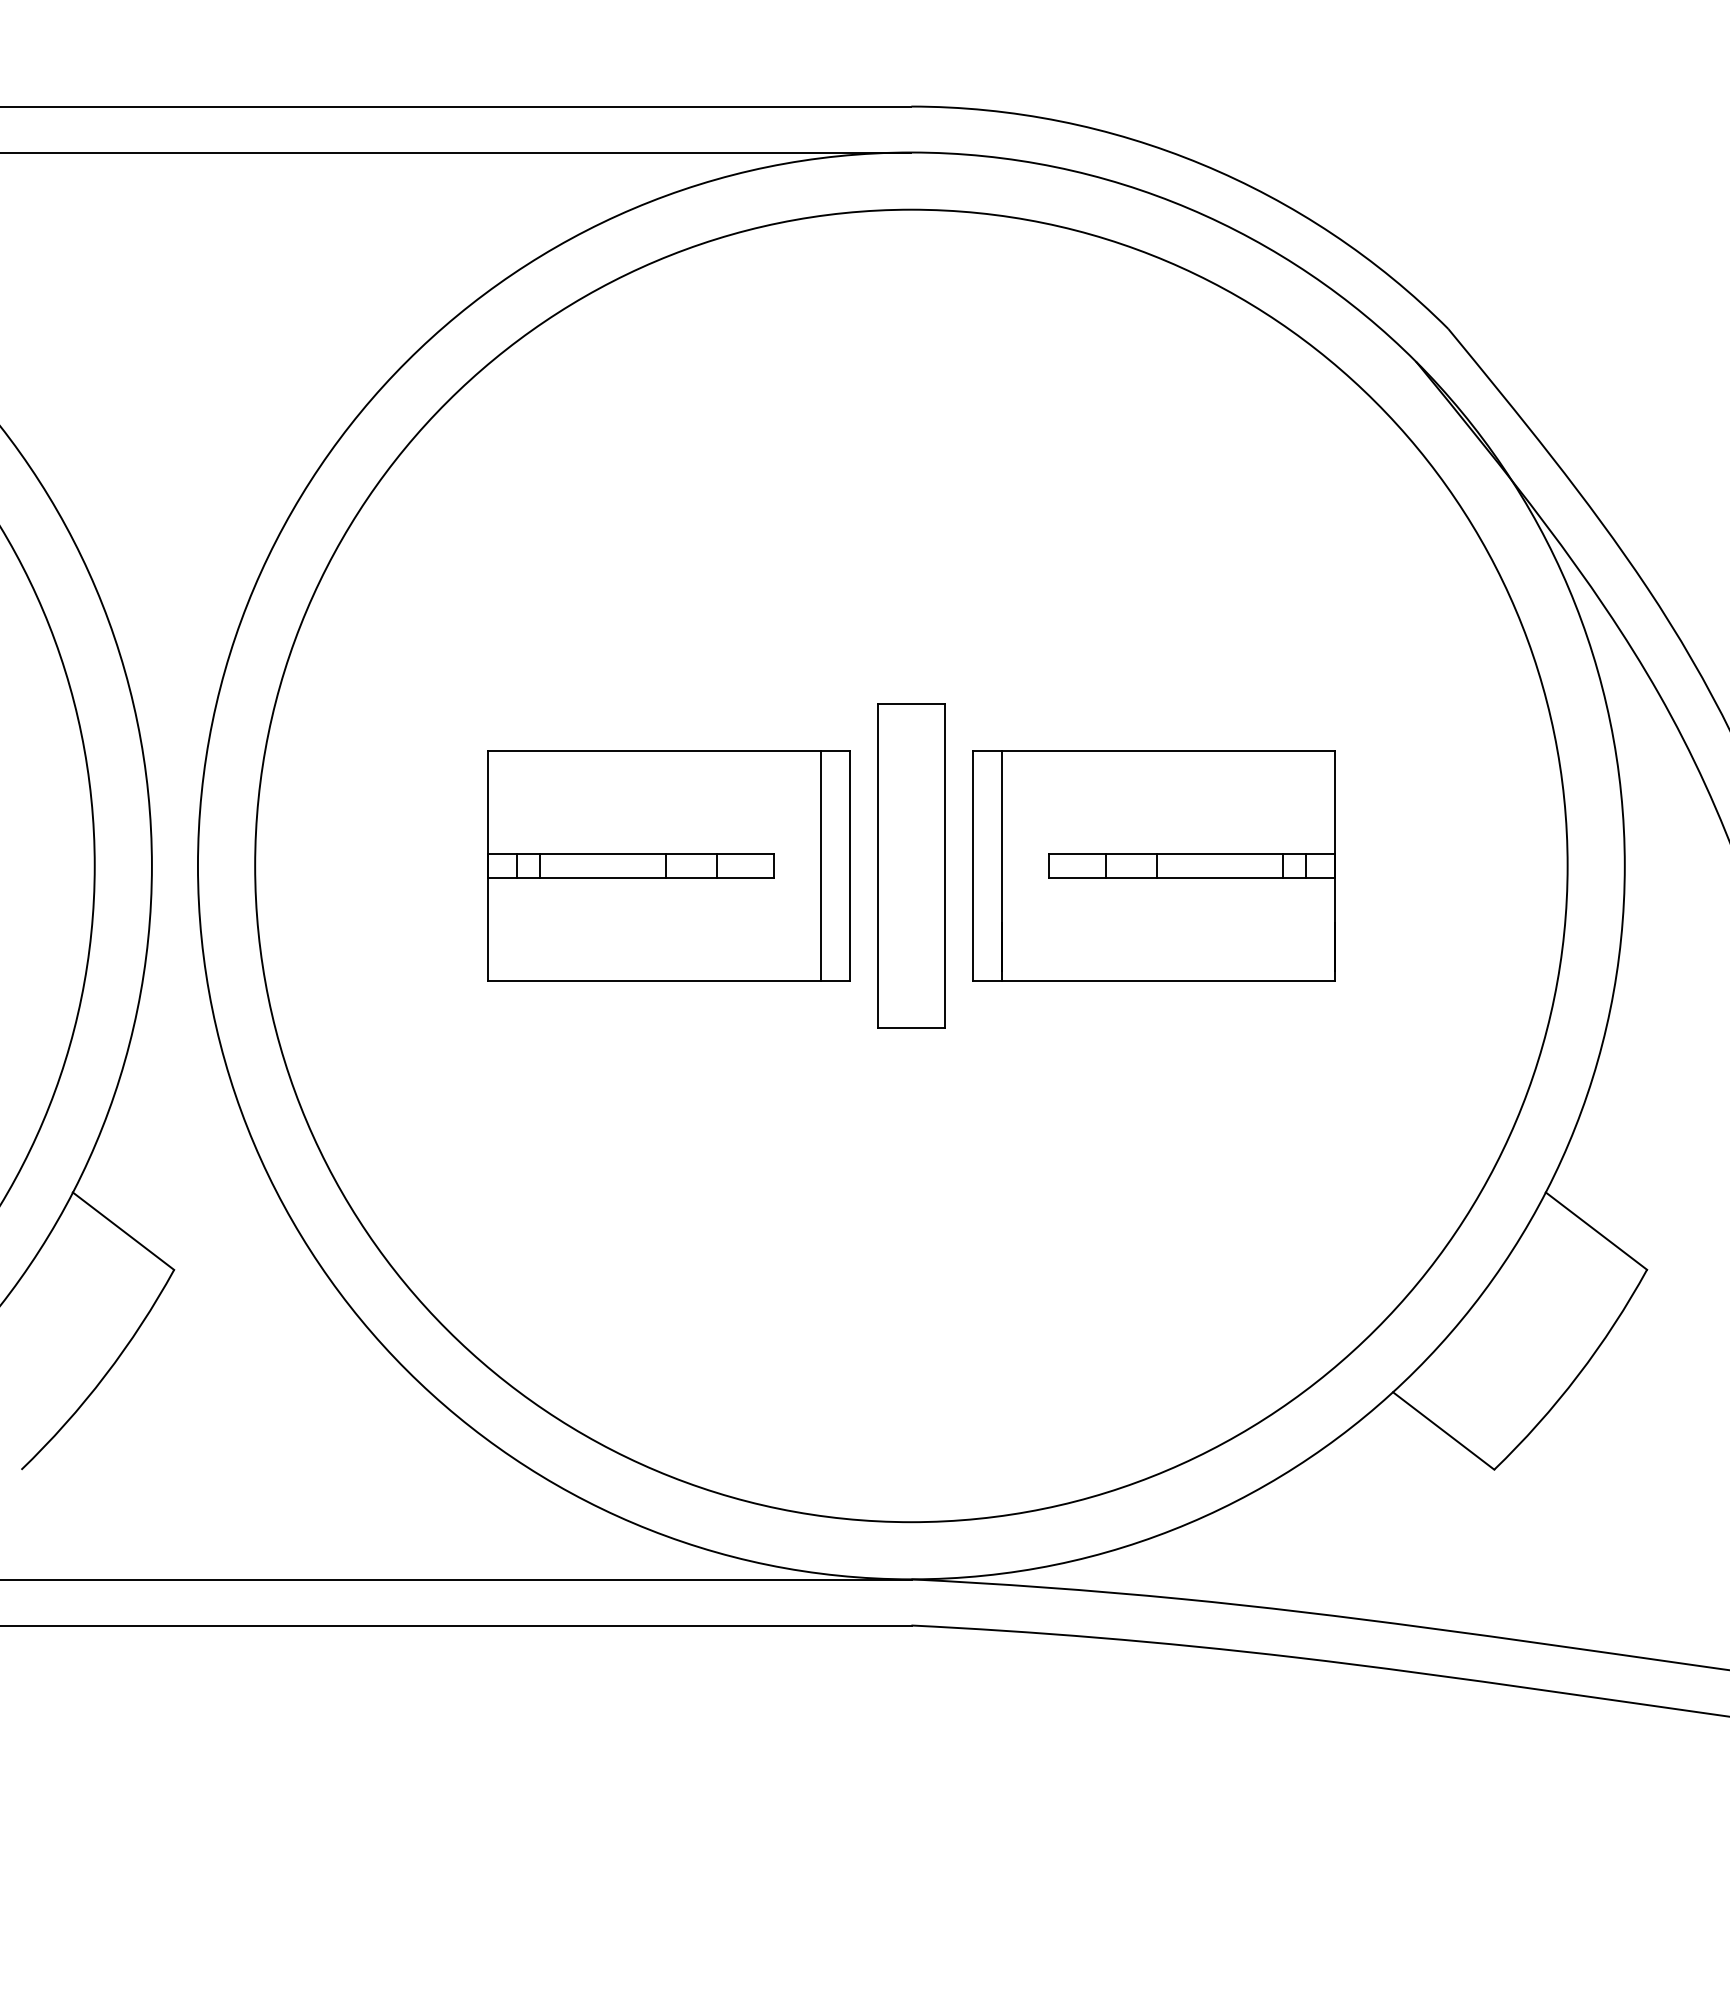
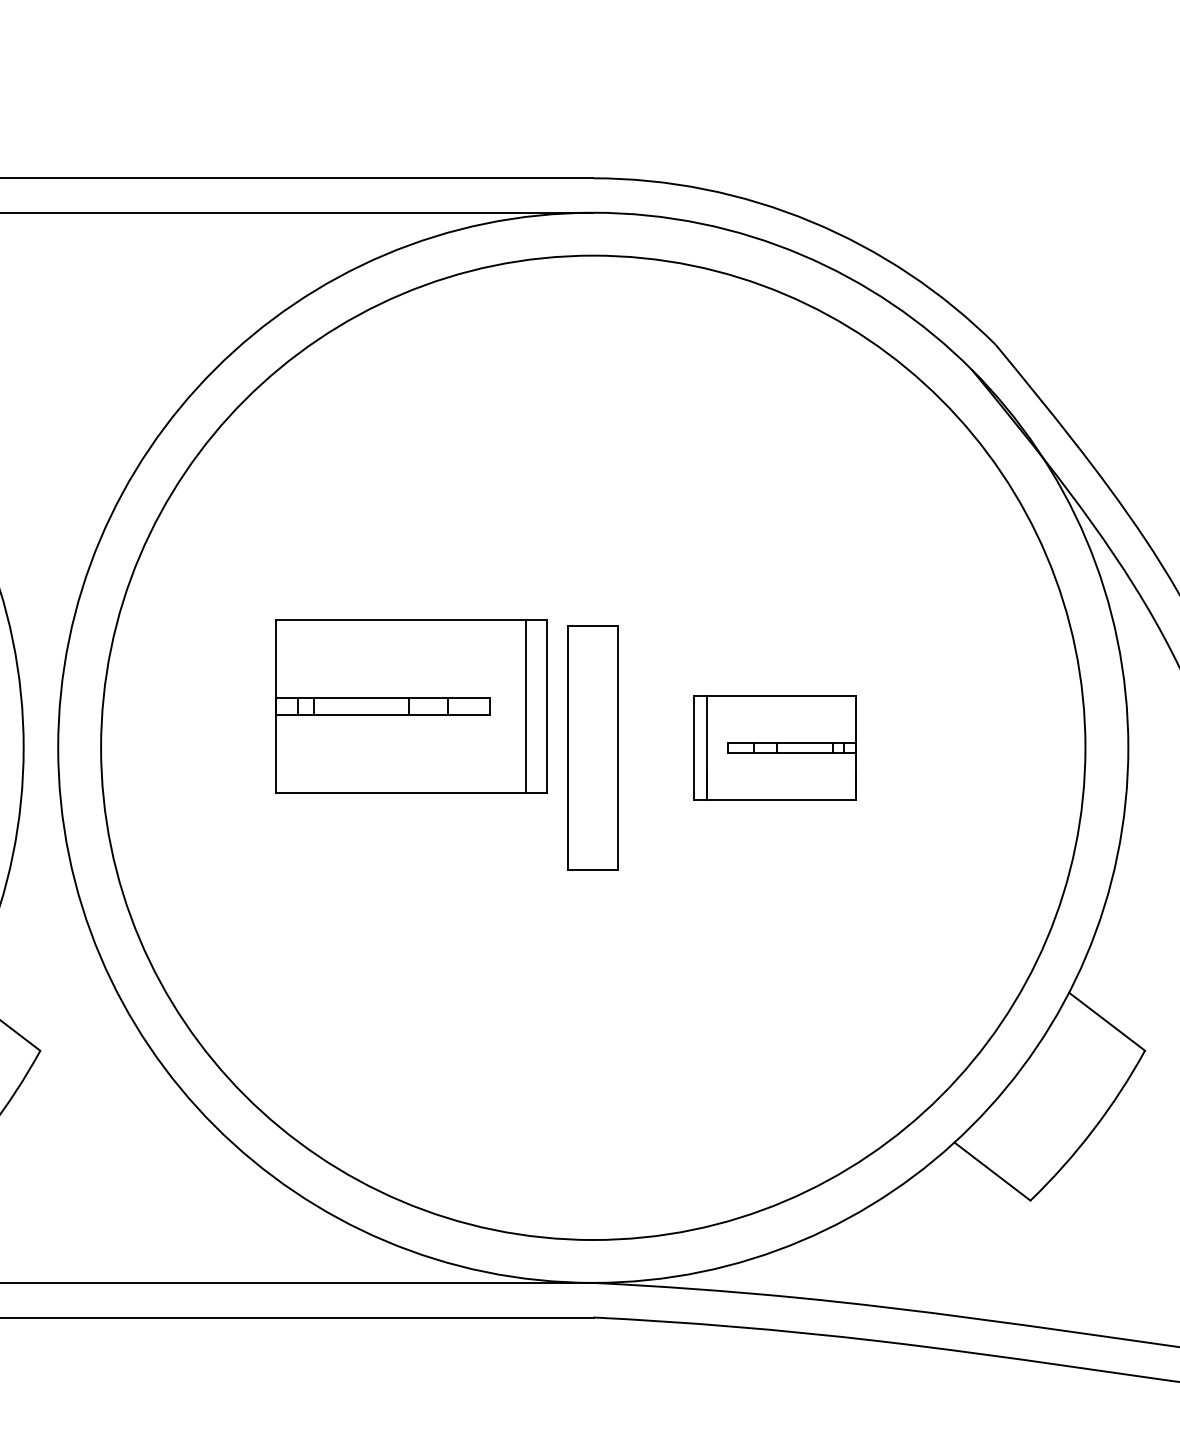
part: (668, 865) -> (411, 706), moved
part: (1153, 865) -> (774, 747), size x0.6

